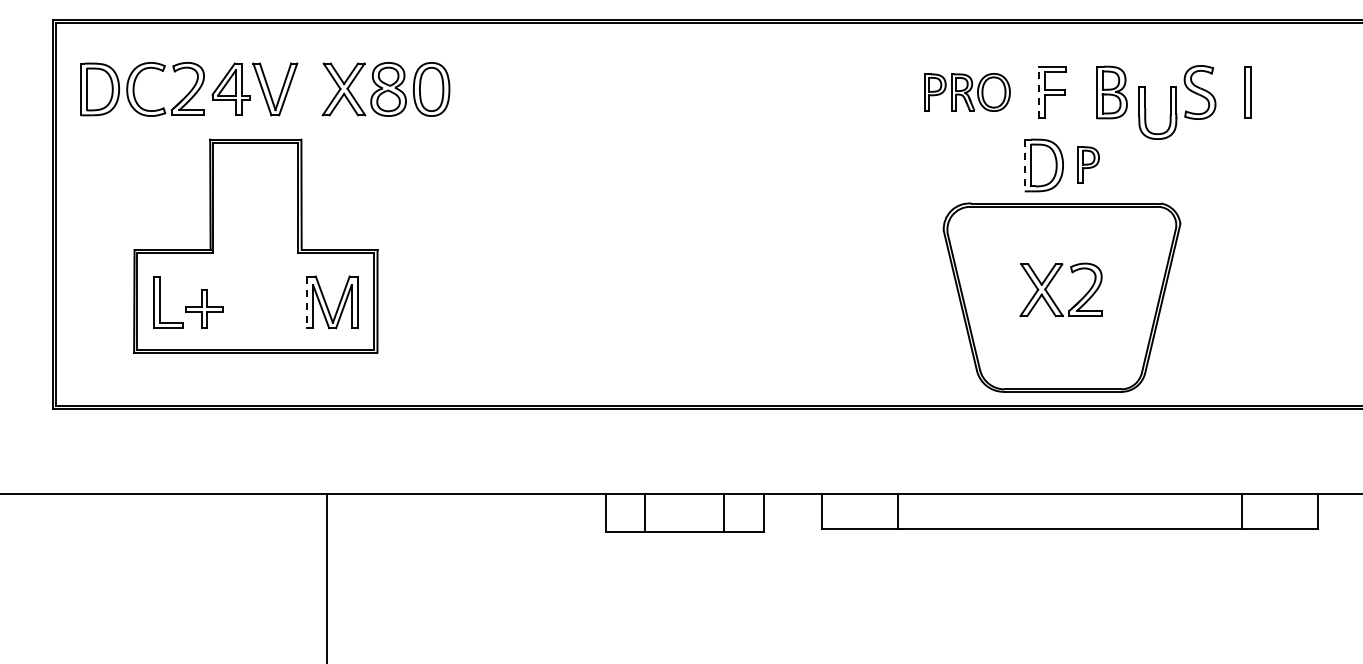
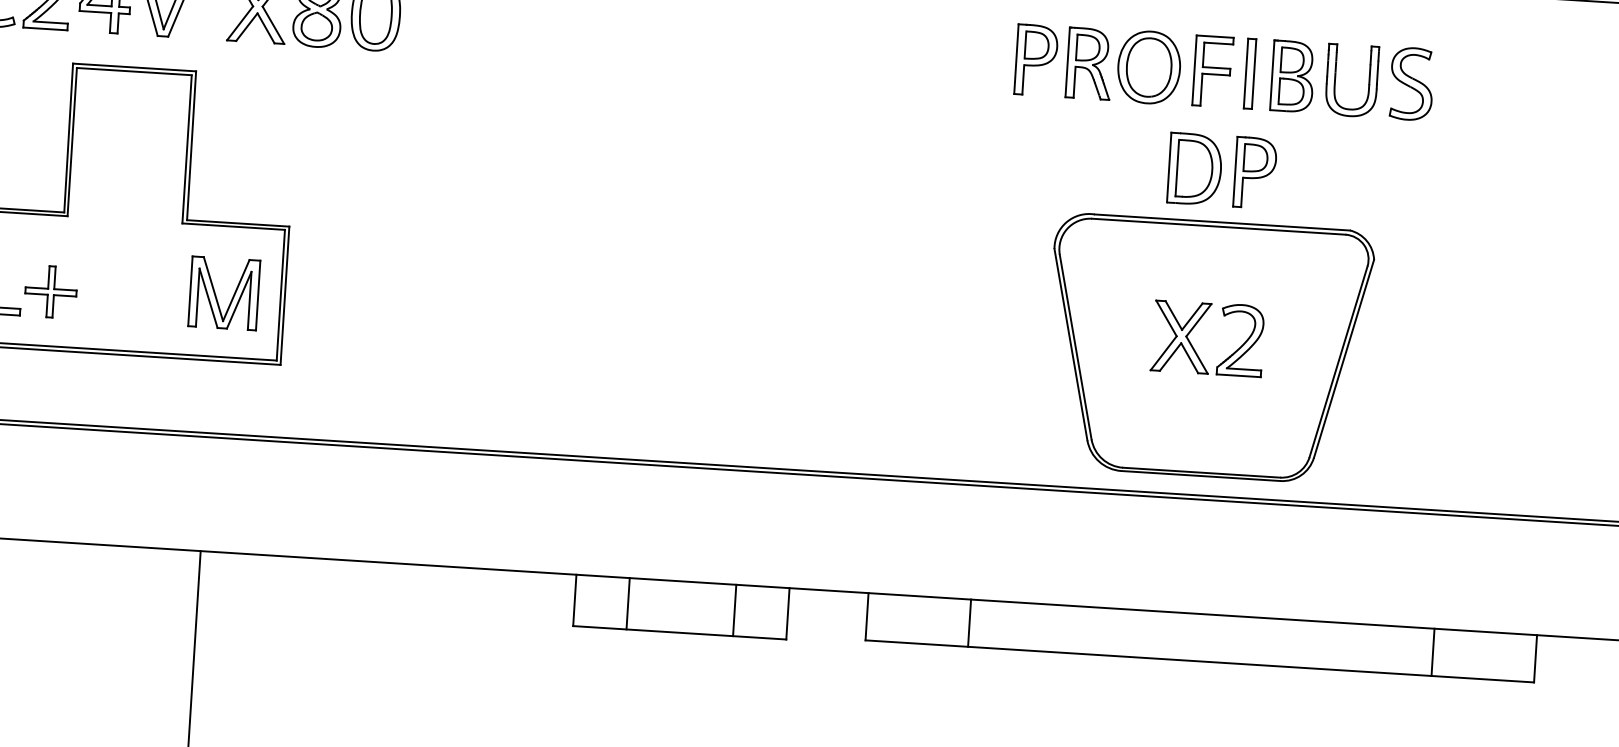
part: (967, 92) -> (1098, 64), size x1.43
line: (1038, 92) -> (1193, 70), dashed -> solid
part: (1247, 92) -> (1249, 73), moved
part: (1146, 112) -> (1336, 79), moved
part: (1088, 164) -> (1255, 171), size x1.43
line: (1024, 165) -> (1168, 167), dashed -> solid
line: (307, 302) -> (190, 291), dashed -> solid

